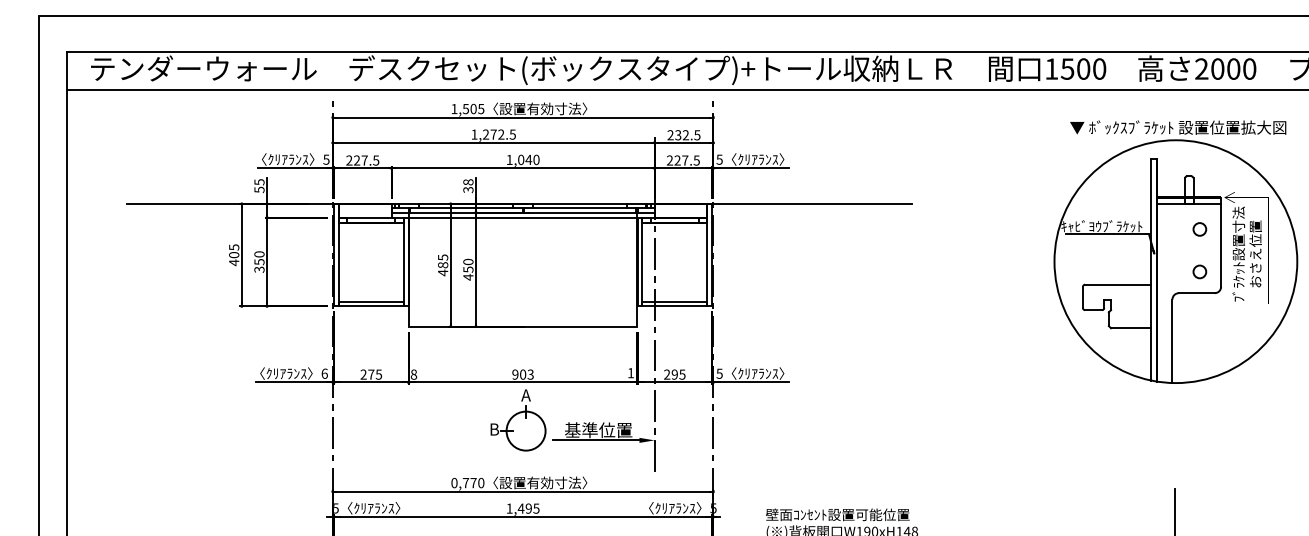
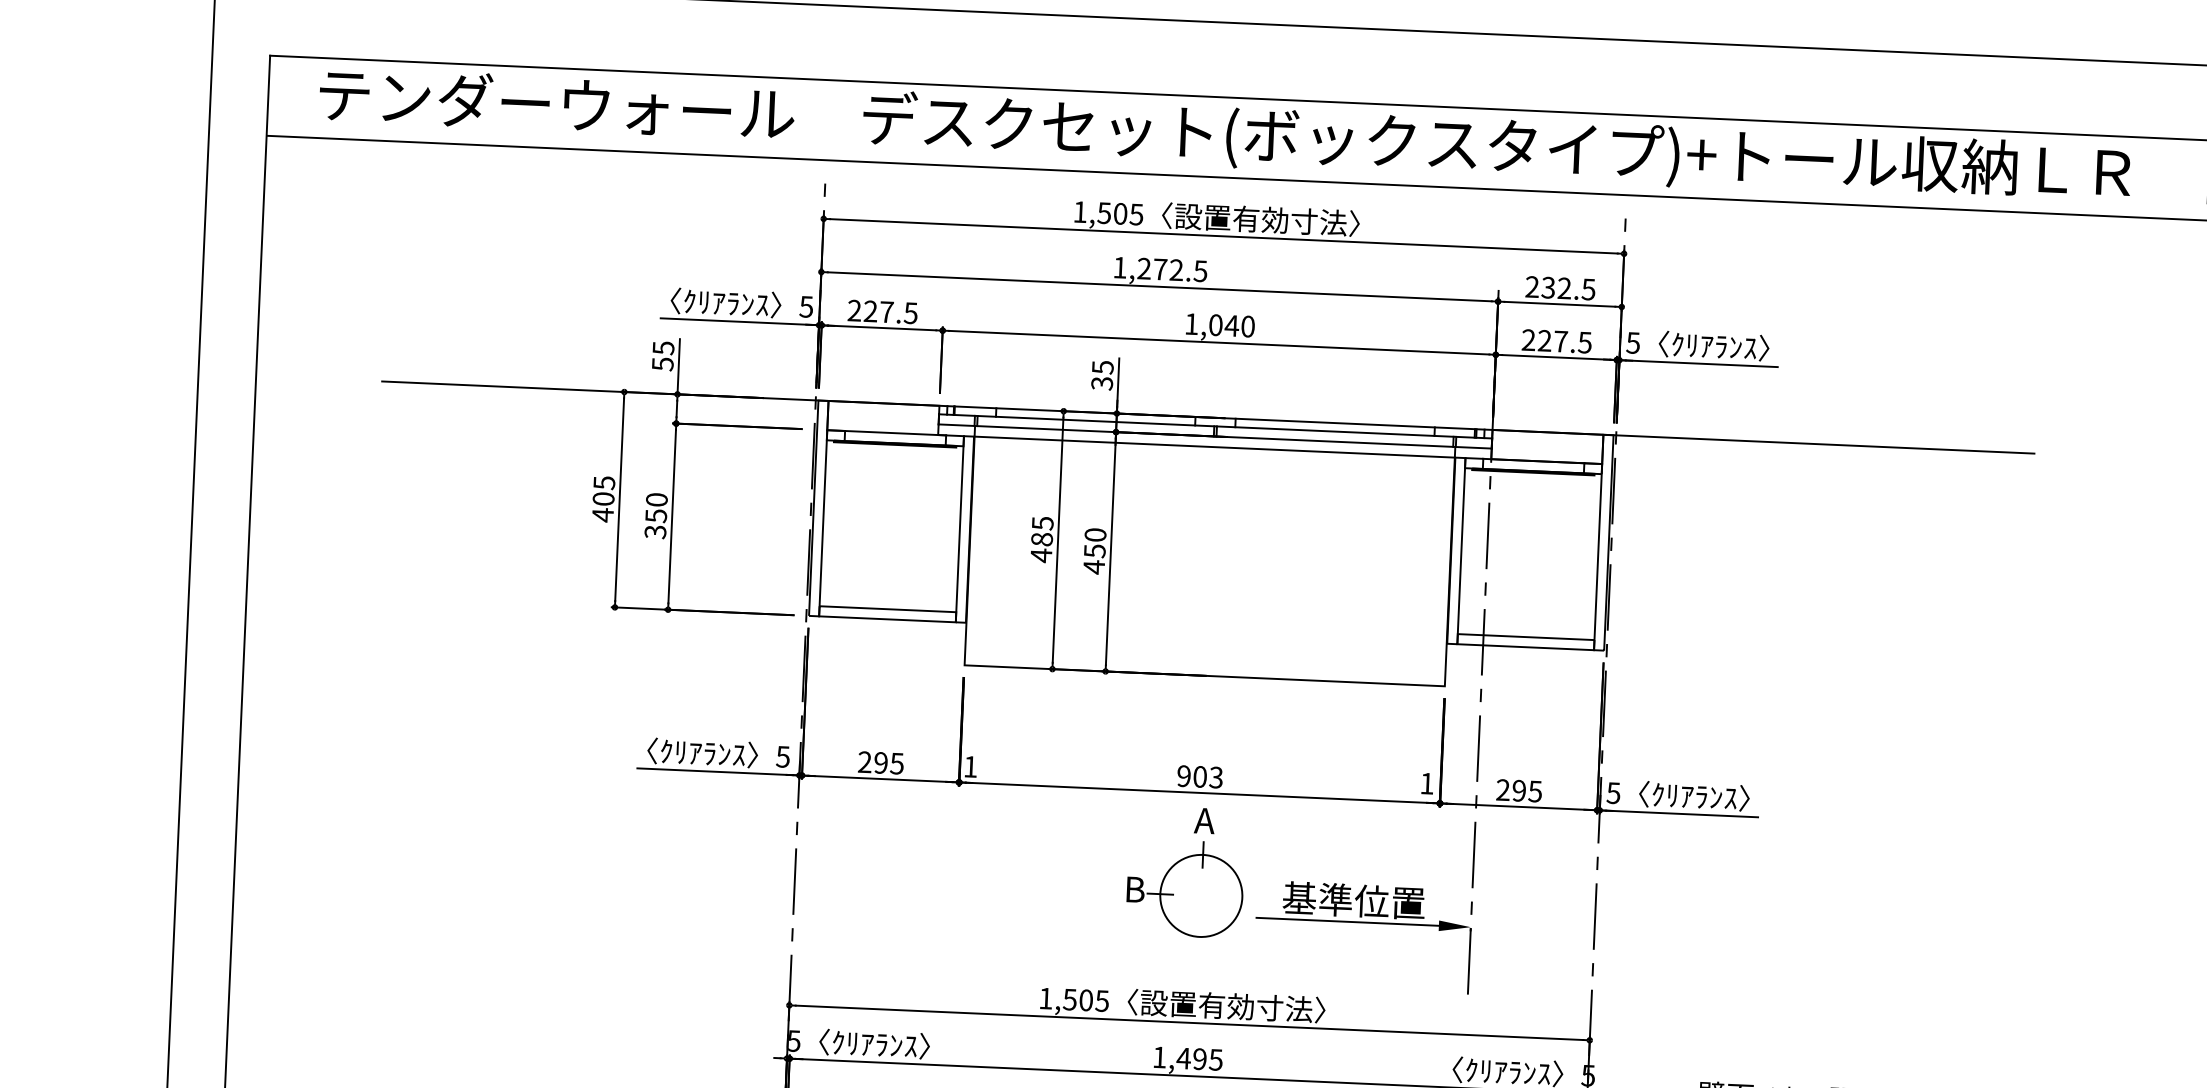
text: (468, 182) -> (1103, 367), 38 -> 35
text: (324, 373) -> (782, 756), 6 -> 5
text: (371, 374) -> (881, 762), 275 -> 295
text: (413, 374) -> (969, 766), 8 -> 1
text: (467, 482) -> (1073, 998), 0,770 -> 1,505

